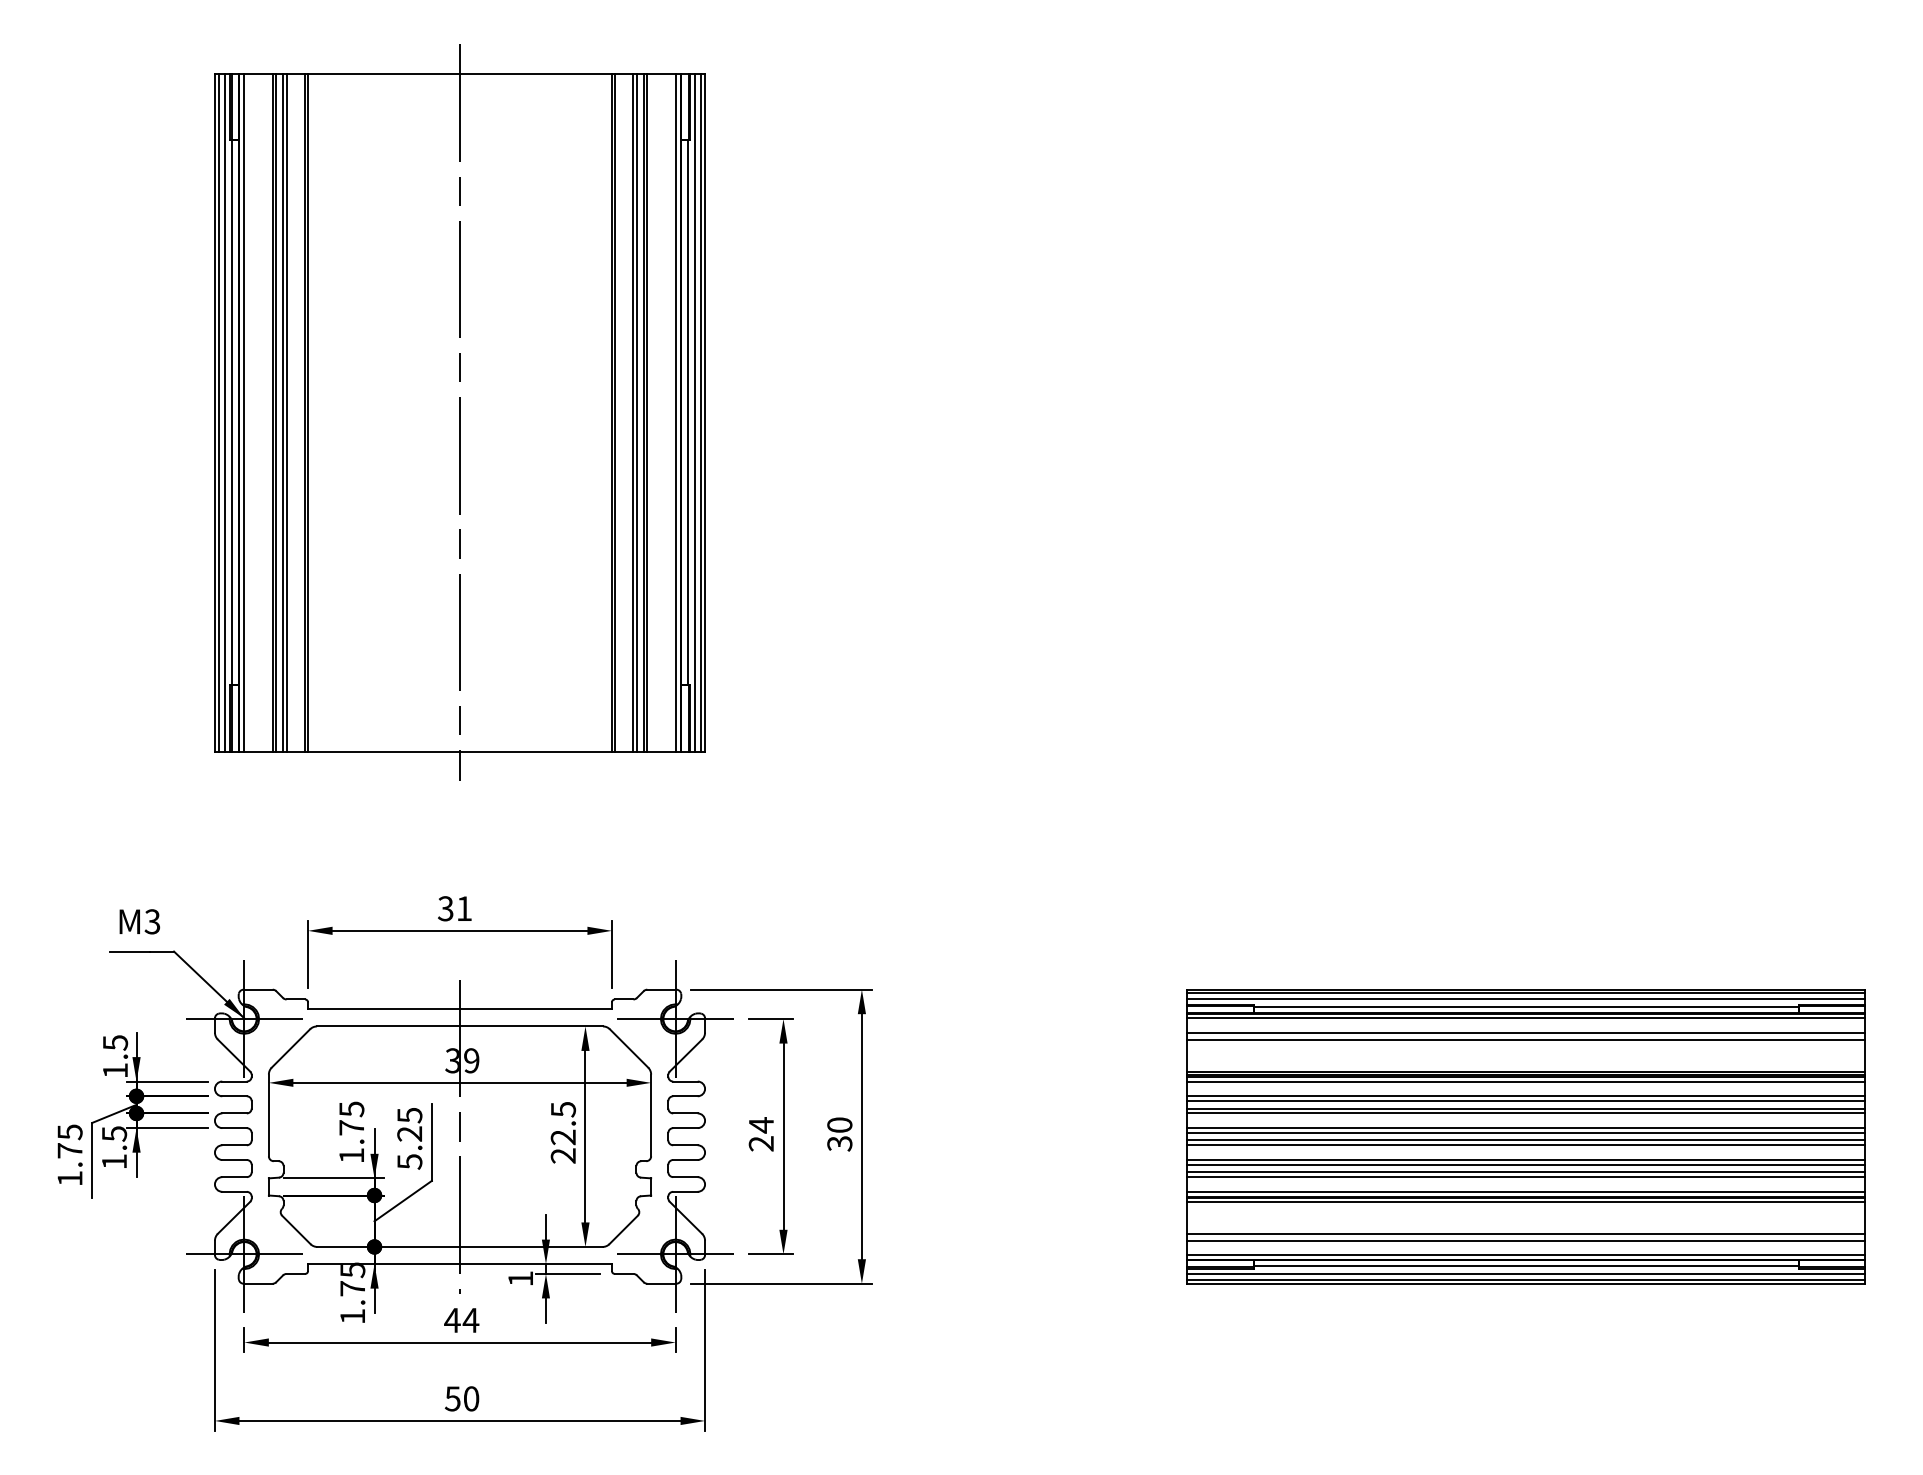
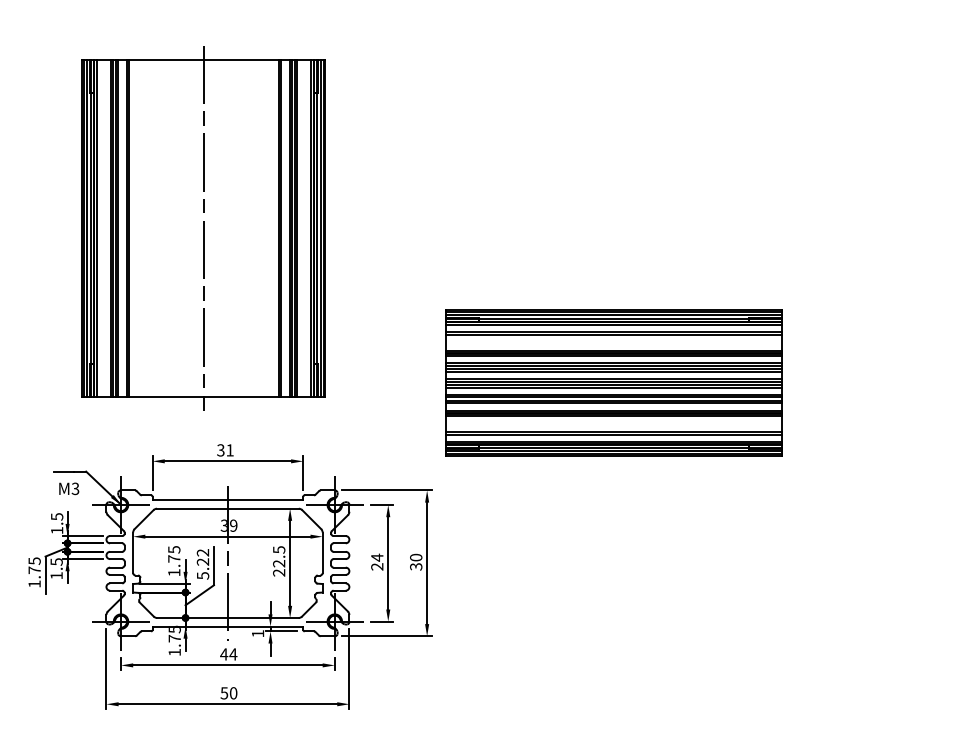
part: (459, 412) -> (203, 228), moved
text: (140, 921) -> (69, 488), moved
text: (408, 1114) -> (202, 552), 5.25 -> 5.22
part: (1524, 1134) -> (613, 382), moved

